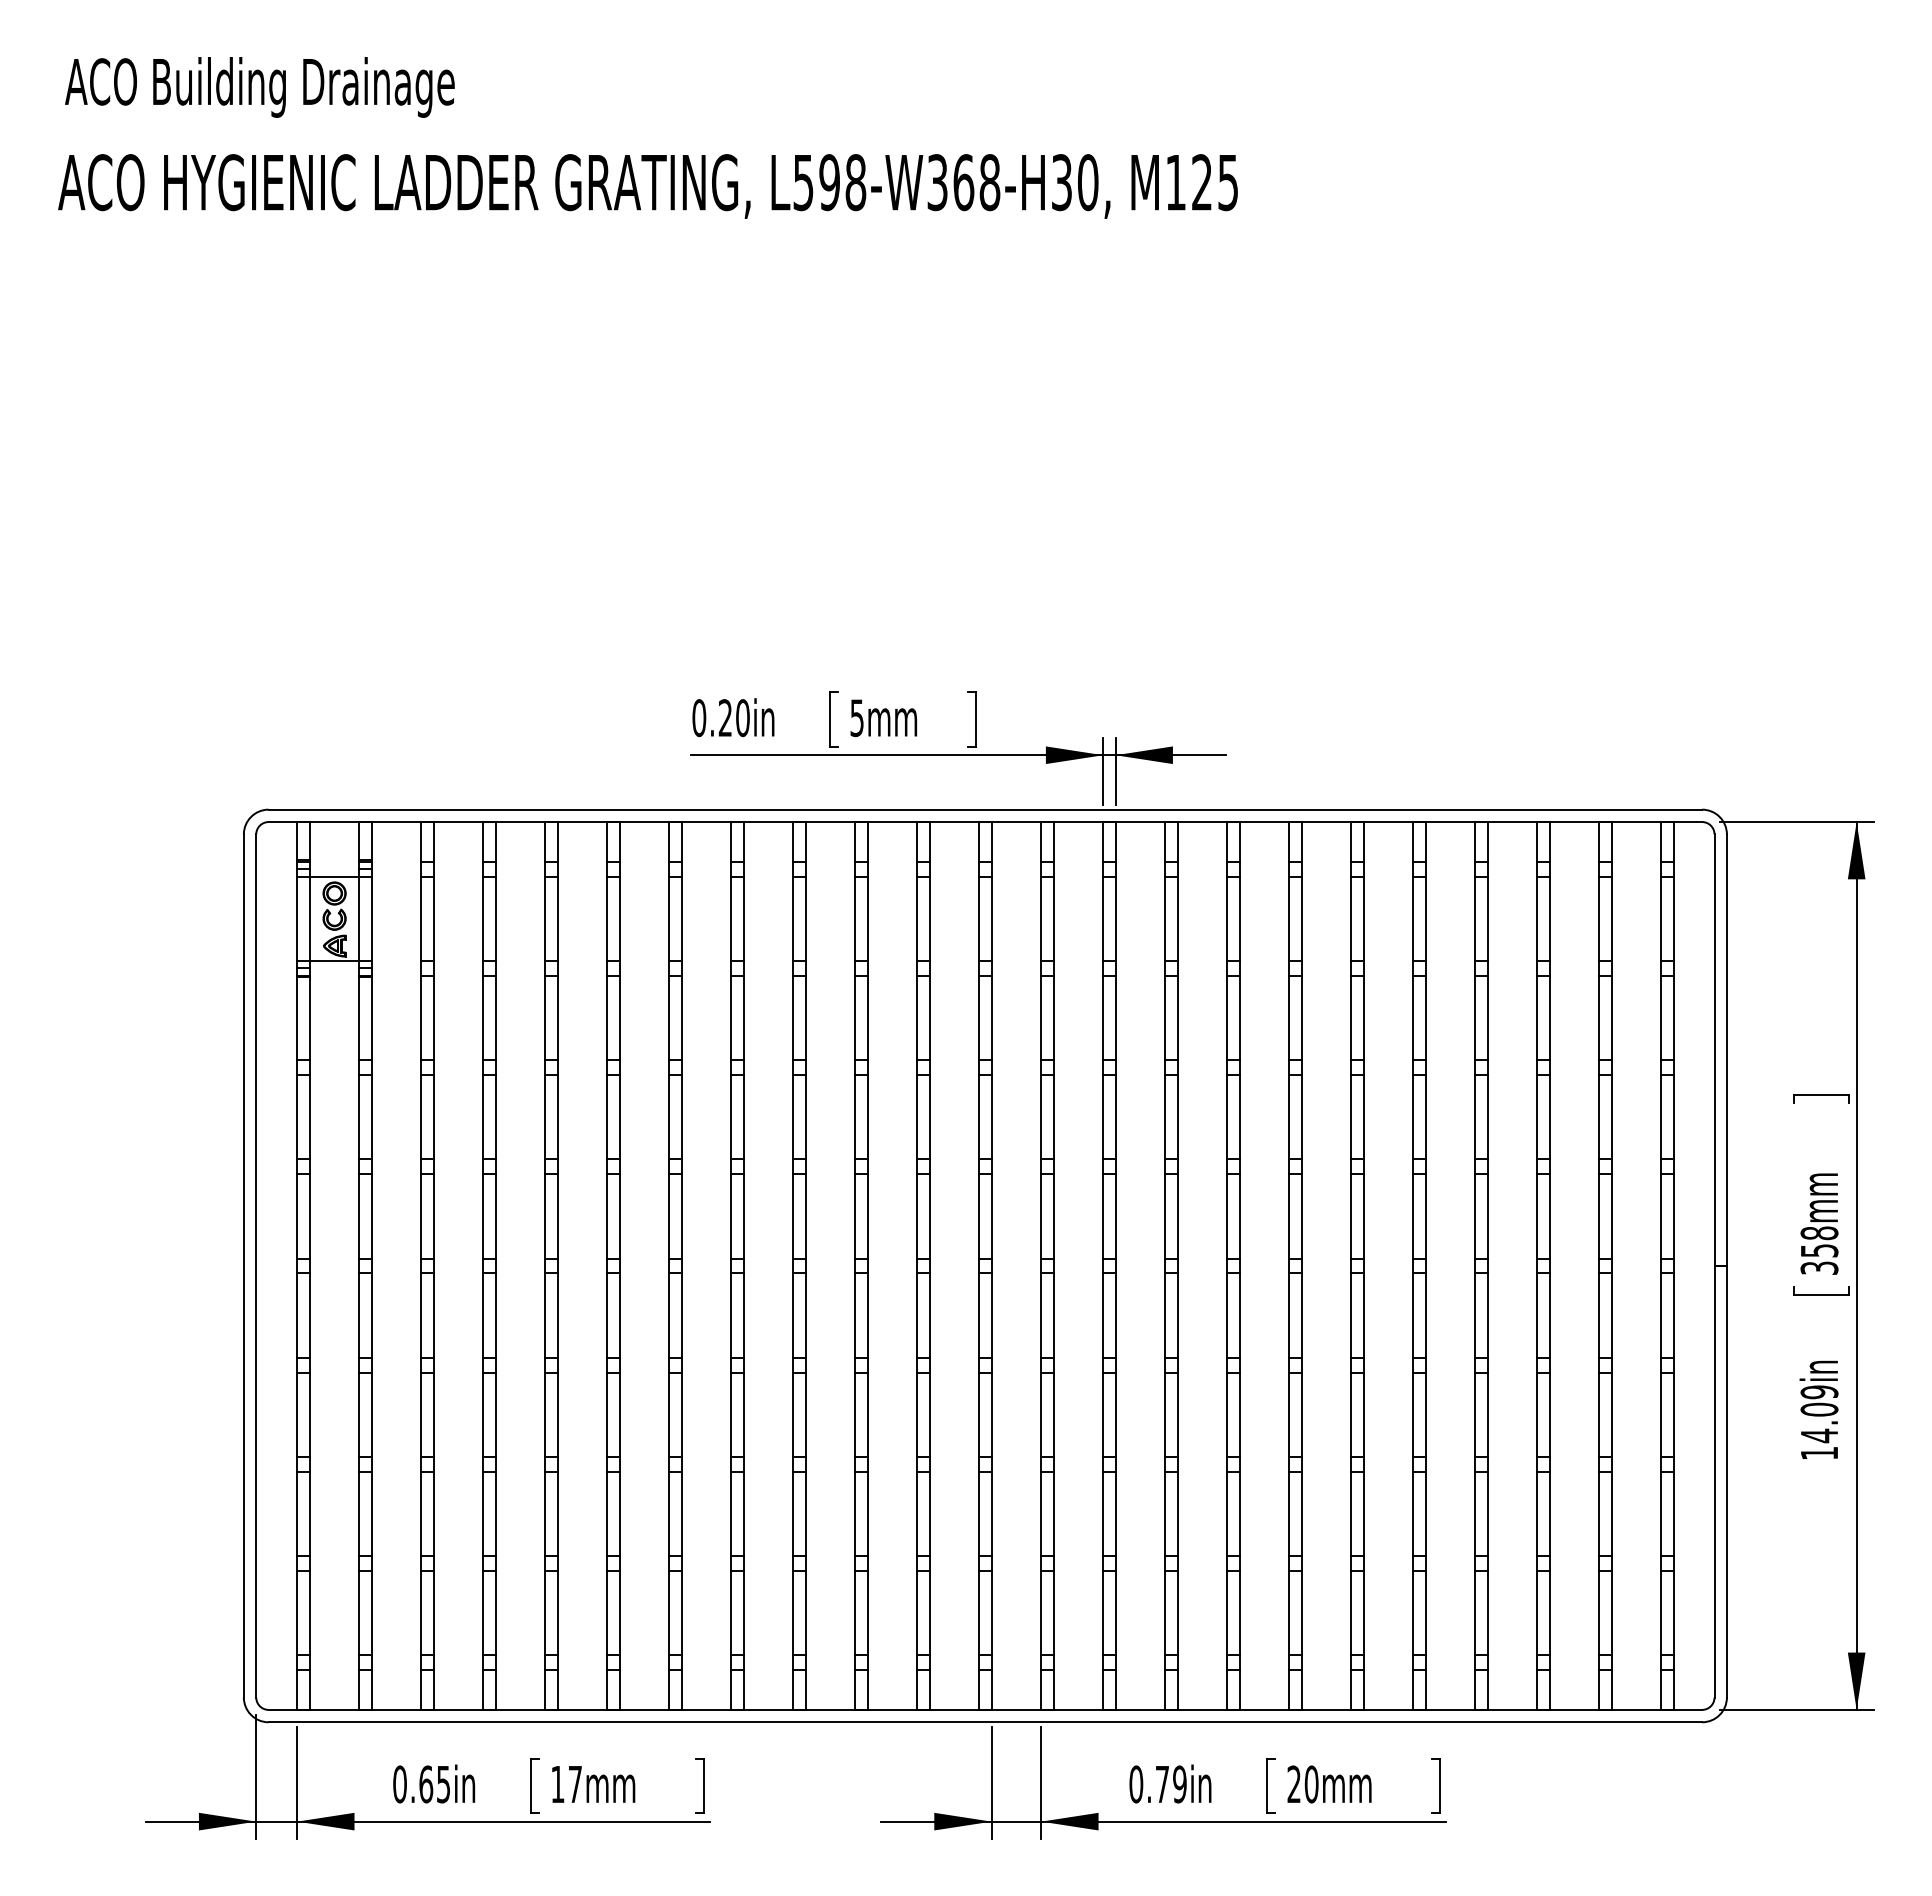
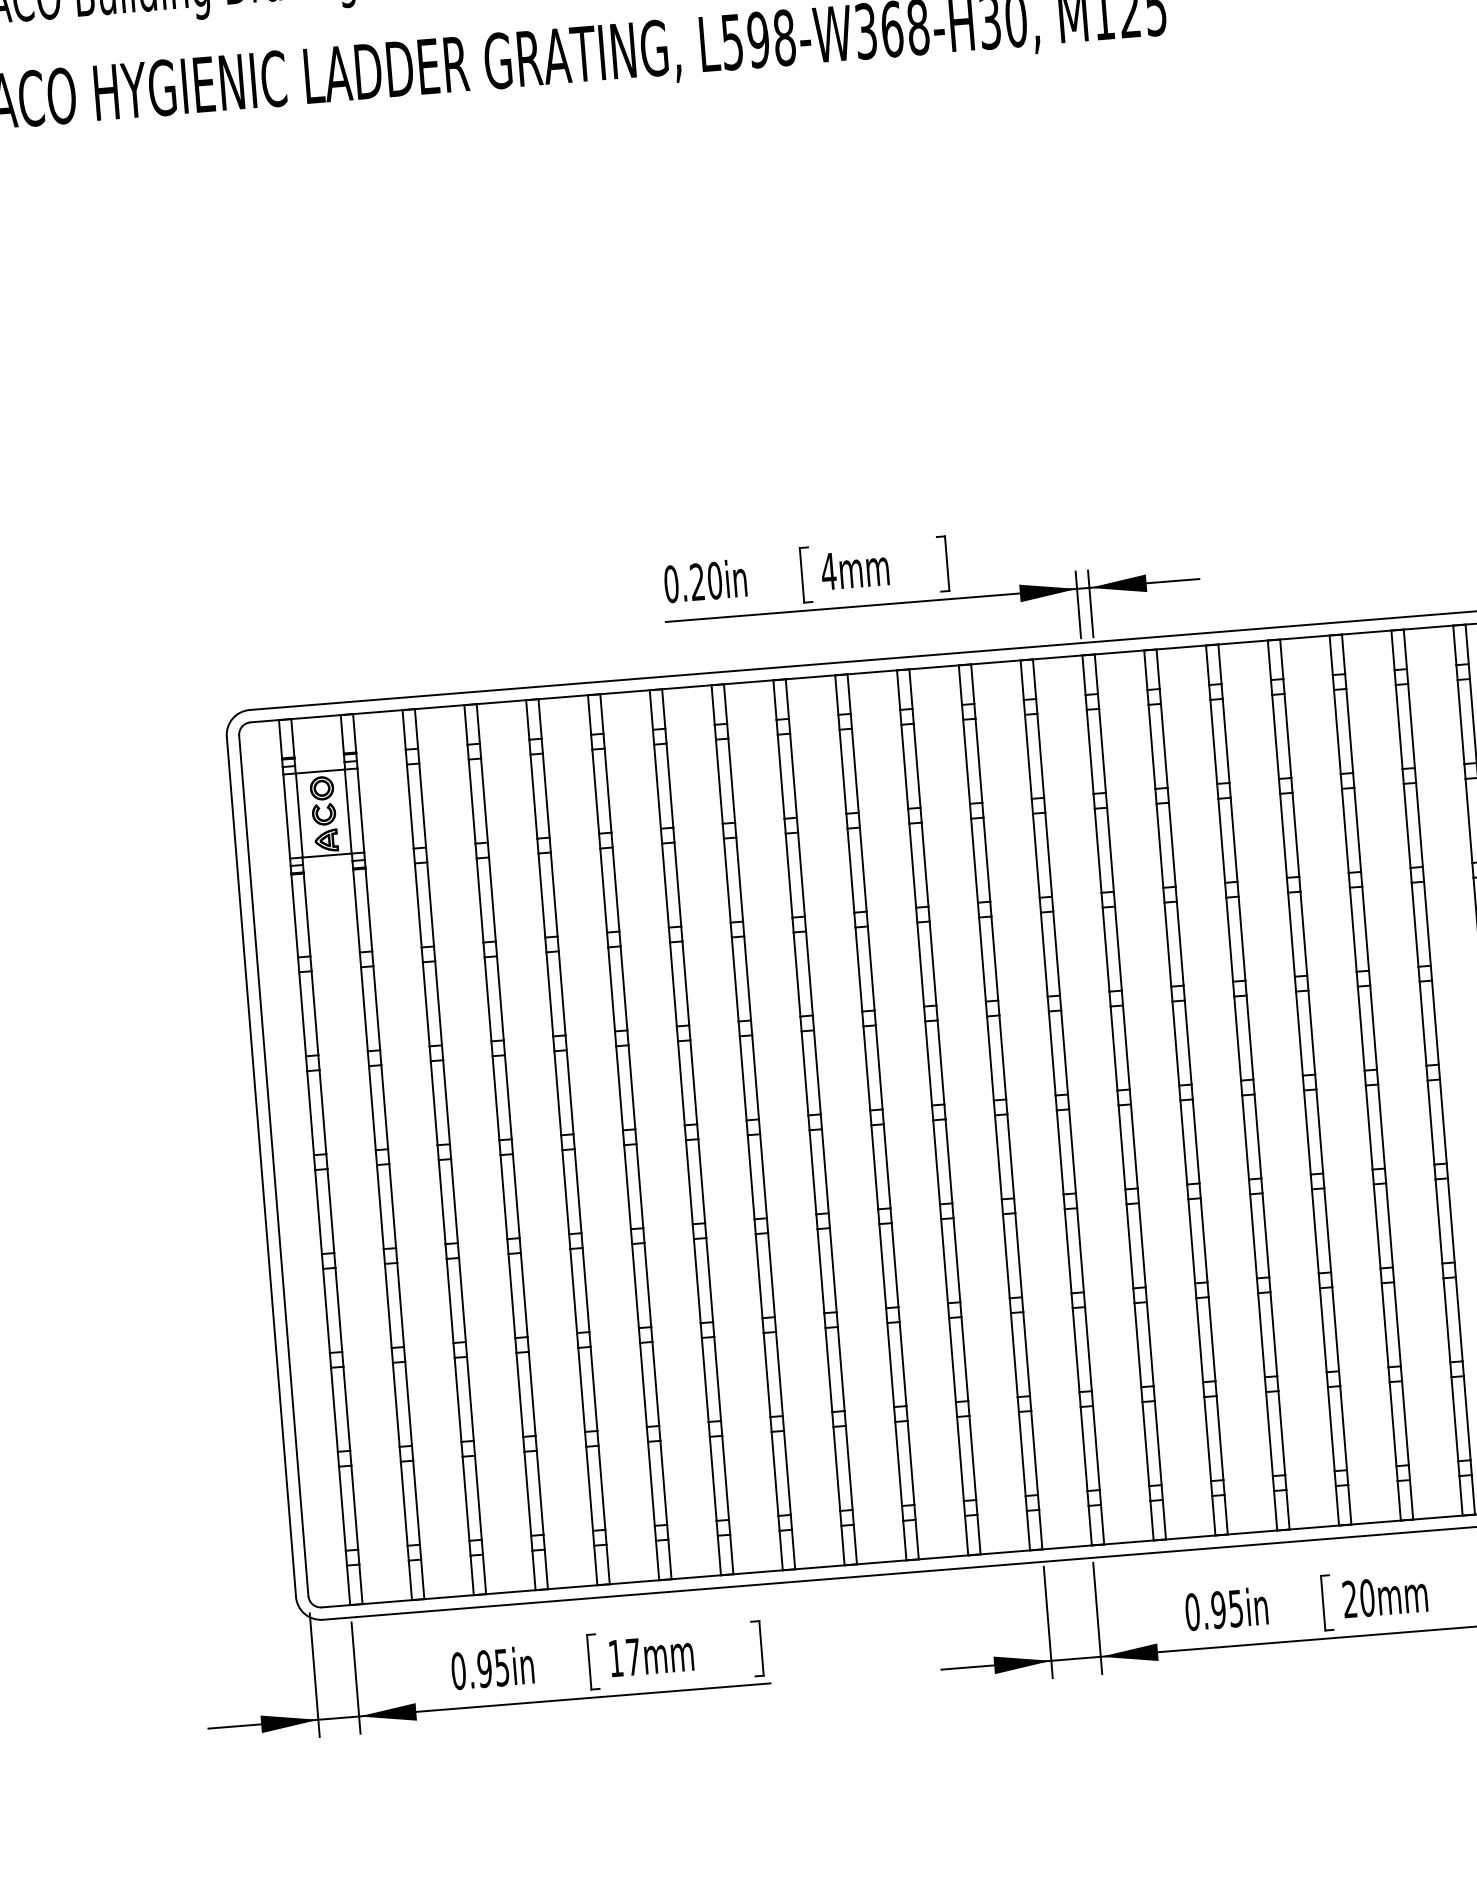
text: (856, 718) -> (828, 572), 5mm -> 4mm
text: (426, 1784) -> (485, 1669), 0.65in -> 0.95in
text: (1170, 1784) -> (1226, 1609), 0.79in -> 0.95in

